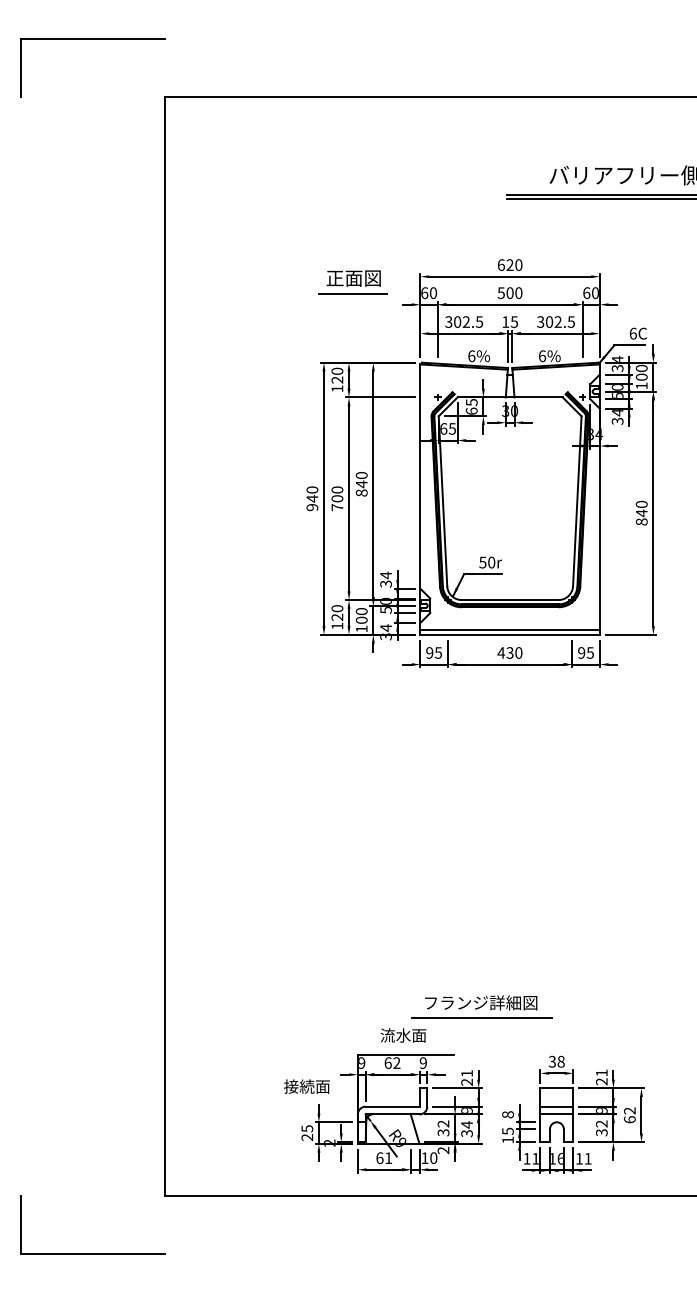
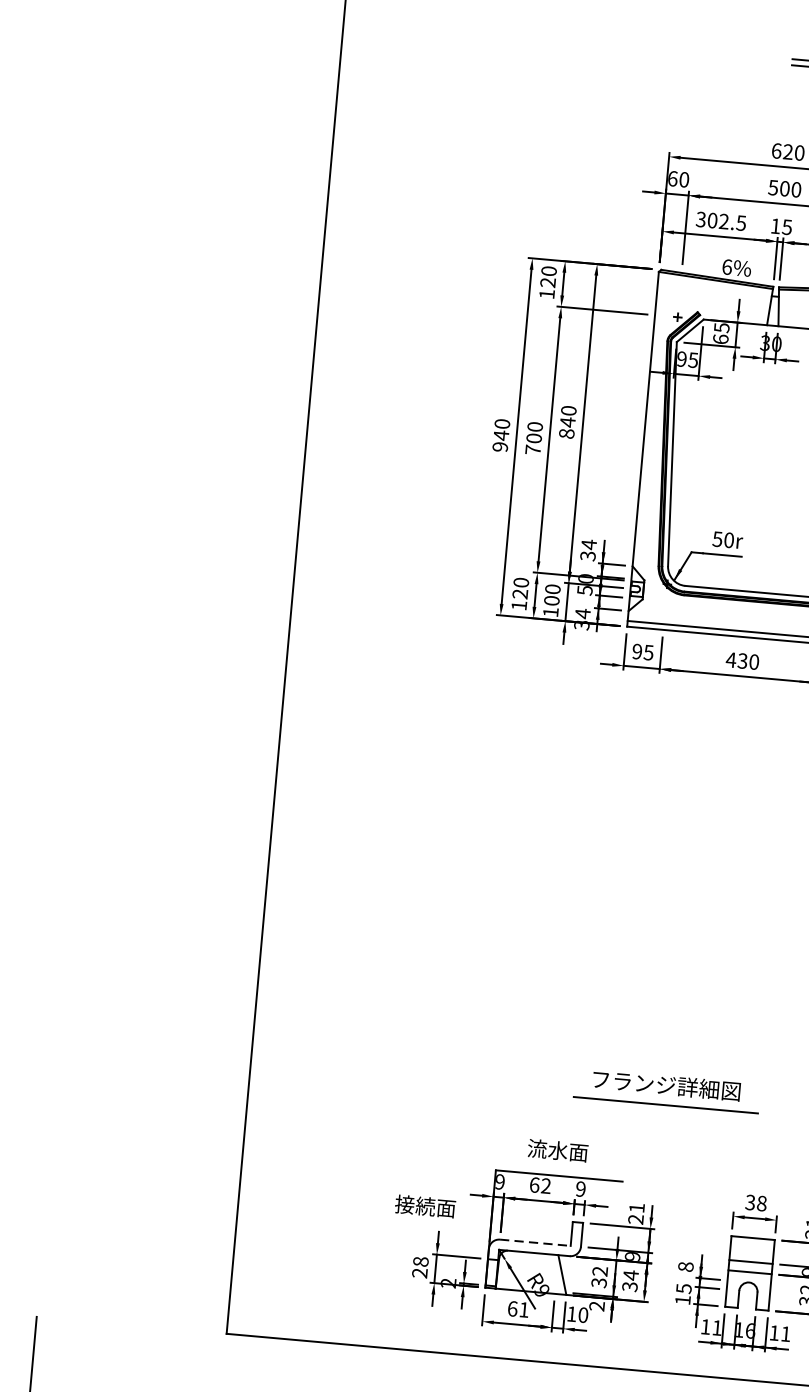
part: (352, 282) -> (579, 156), removed
text: (443, 428) -> (681, 358), 65 -> 95
part: (481, 1006) -> (666, 1090), moved
line: (392, 1106) -> (535, 1242), solid -> dashed
text: (307, 1128) -> (421, 1261), 25 -> 28

